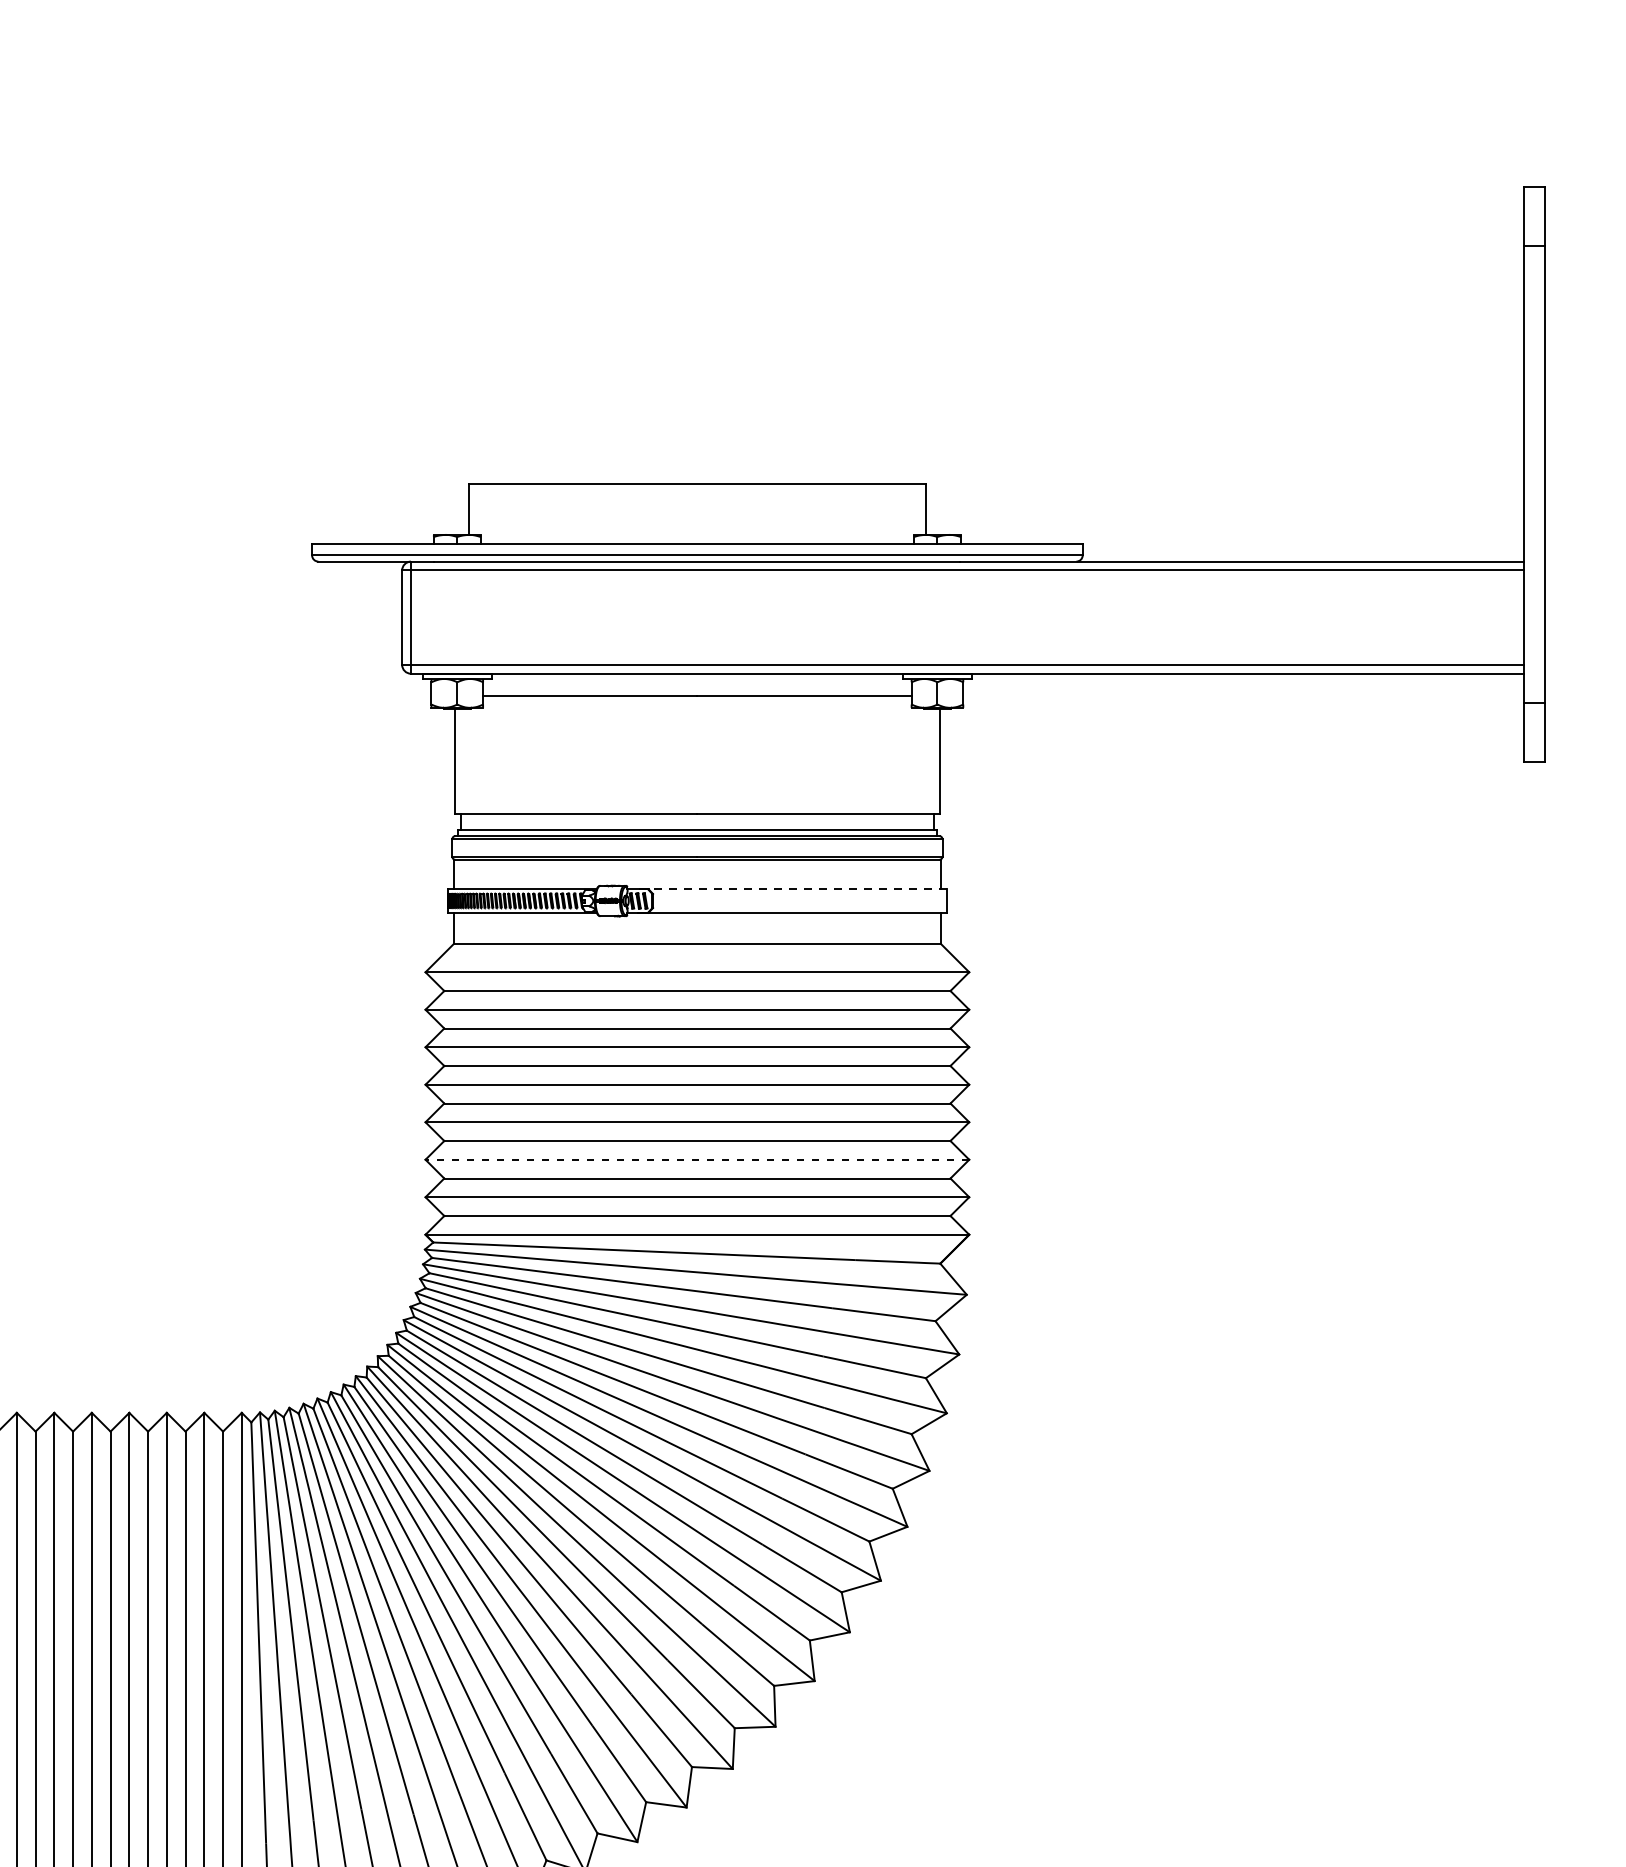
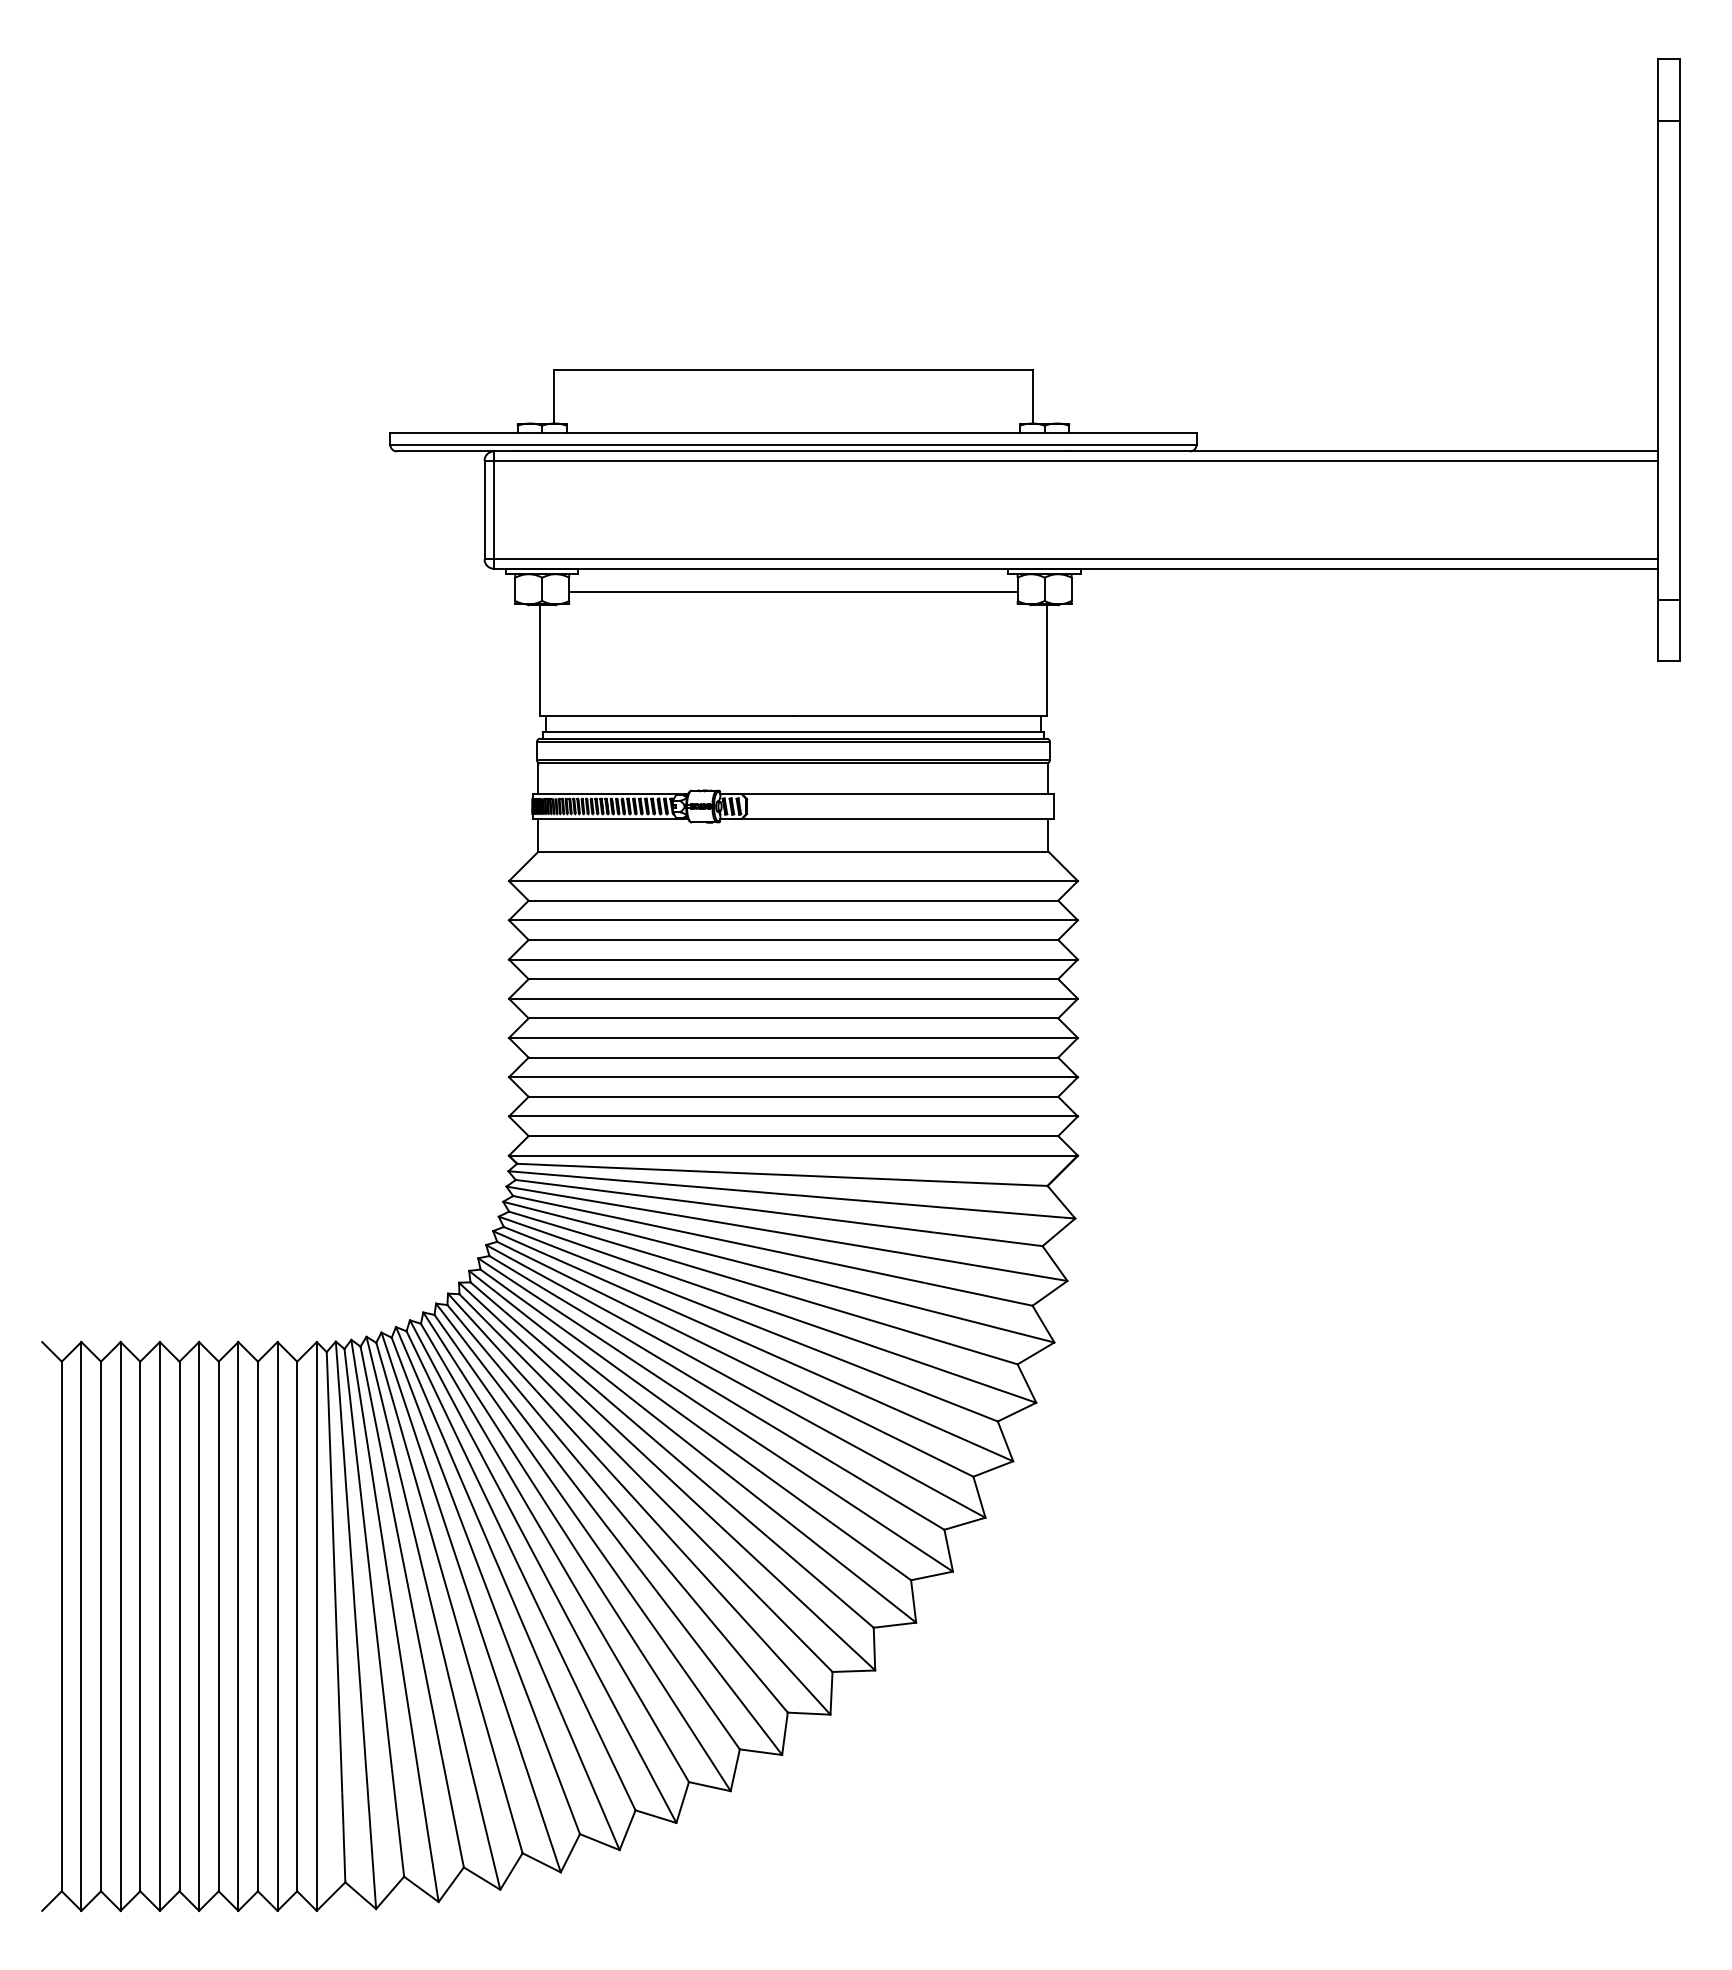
line: (792, 889) -> (892, 794), dashed -> solid
line: (696, 1159) -> (792, 1077), dashed -> solid

